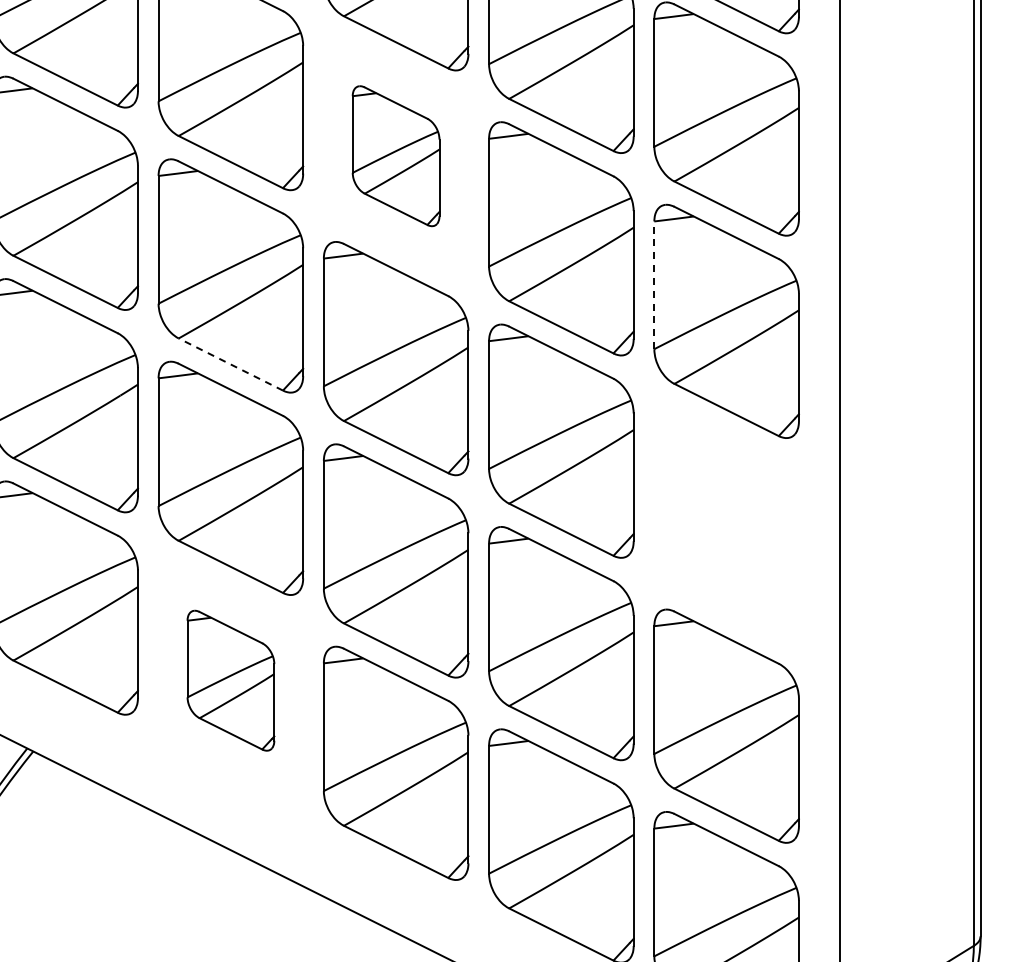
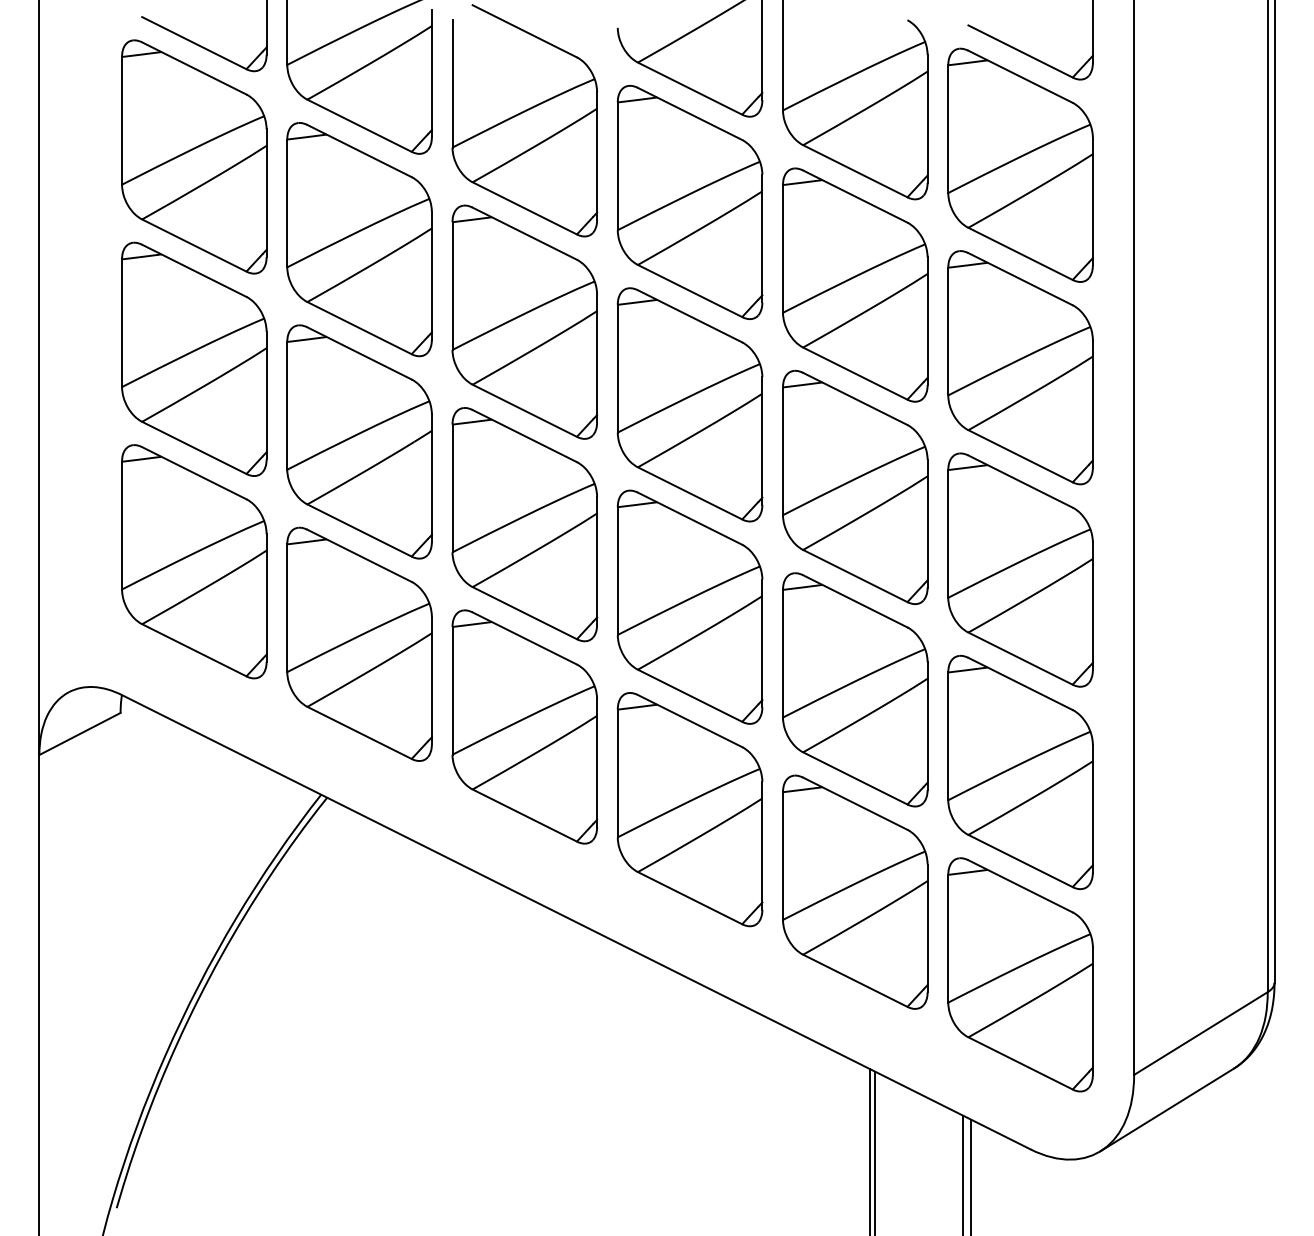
part: (395, 156) -> (689, 202), size x1.67
line: (654, 285) -> (948, 331), dashed -> solid
line: (230, 364) -> (524, 410), dashed -> solid
part: (726, 523) -> (1020, 569), added
part: (230, 680) -> (524, 726), size x1.67

